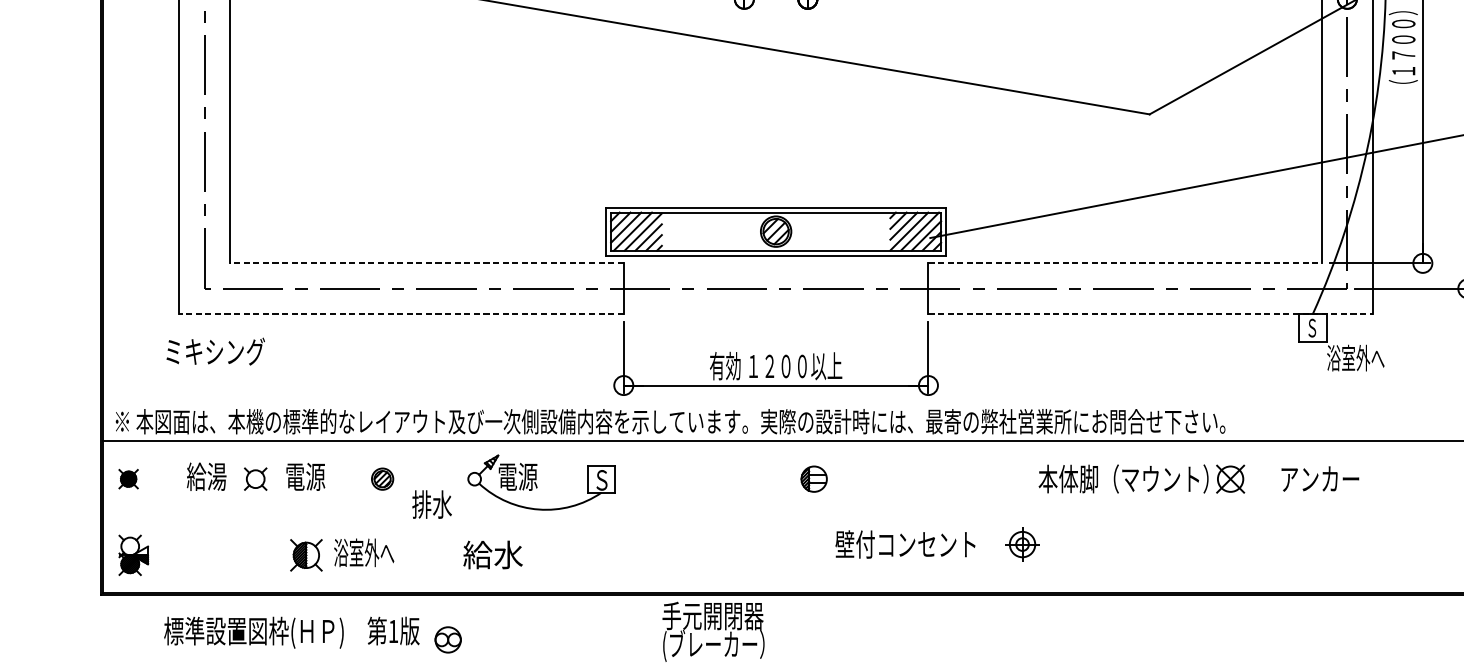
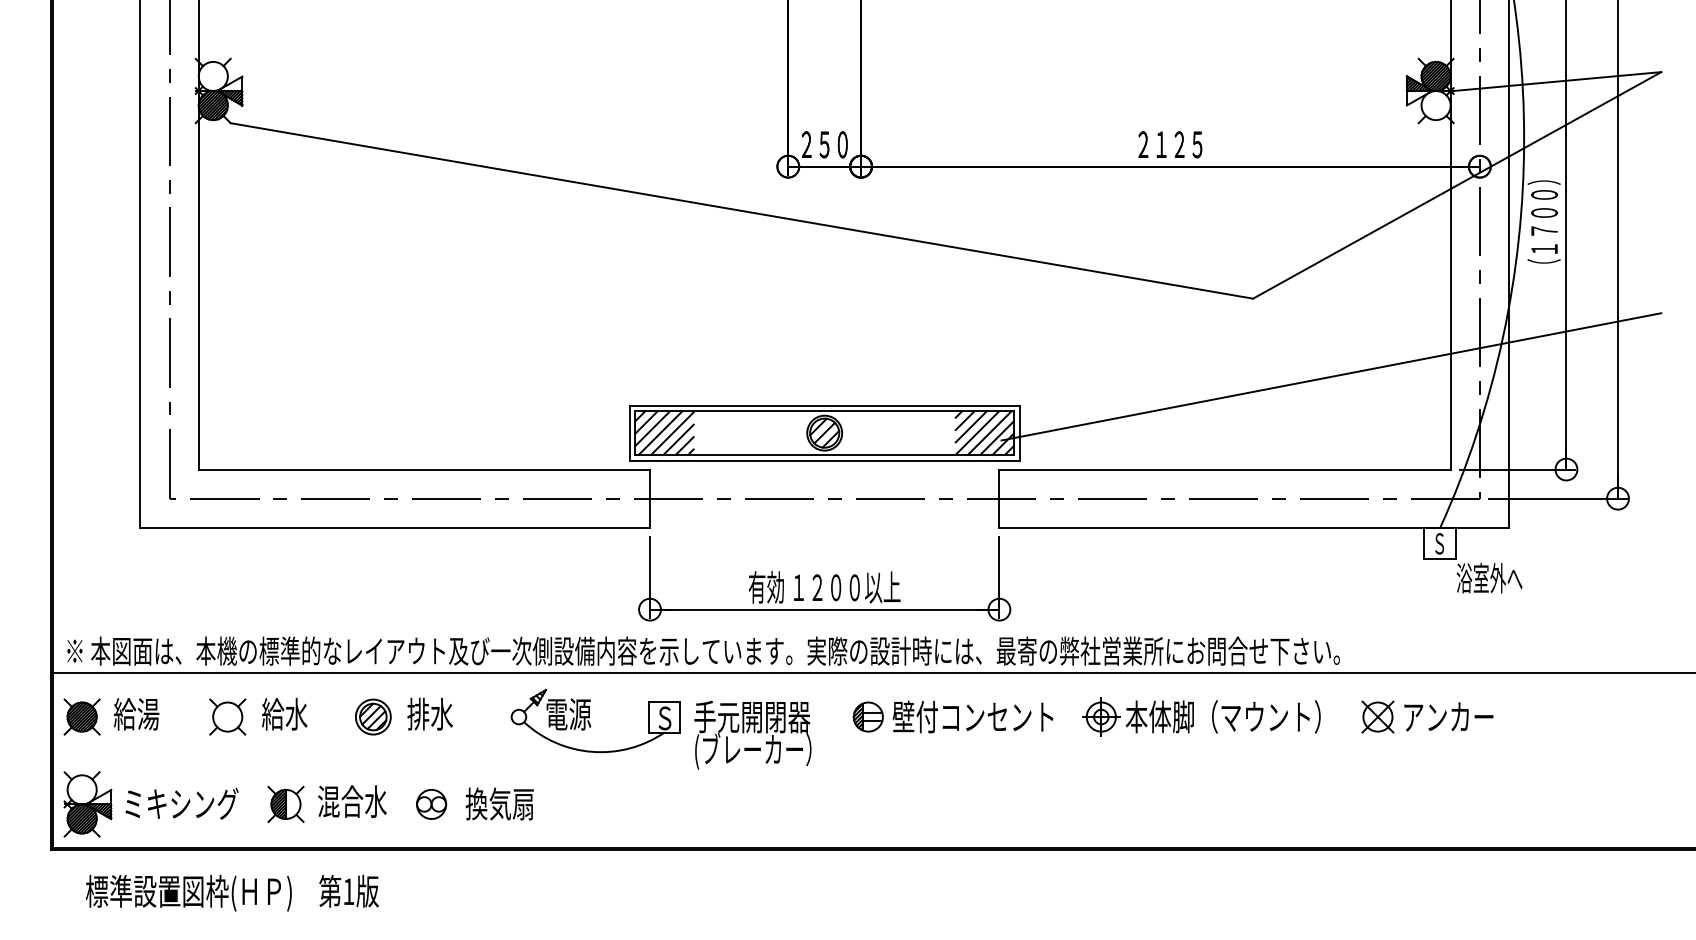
line: (427, 263) -> (424, 469), dashed -> solid
line: (1125, 263) -> (1225, 469), dashed -> solid
line: (401, 313) -> (395, 527), dashed -> solid
line: (1150, 313) -> (1254, 527), dashed -> solid
text: (215, 351) -> (181, 803), moved
text: (206, 476) -> (136, 714), moved
text: (305, 476) -> (284, 713), 電源 -> 給水
part: (128, 478) -> (81, 716), size x1.67
part: (255, 478) -> (227, 716), size x1.43
part: (382, 478) -> (373, 716), size x1.43
part: (1230, 478) -> (1377, 716), moved
part: (541, 483) -> (595, 721), moved
text: (431, 503) -> (429, 713), moved
text: (904, 544) -> (972, 716), moved
part: (1022, 544) -> (1101, 716), moved
text: (363, 552) -> (351, 801), 浴室外へ -> 混合水
text: (492, 554) -> (499, 803), 給水 -> 換気扇
part: (133, 555) -> (87, 804), size x1.43
text: (713, 631) -> (752, 734), moved
text: (291, 632) -> (231, 892), moved
part: (448, 639) -> (431, 804), moved

